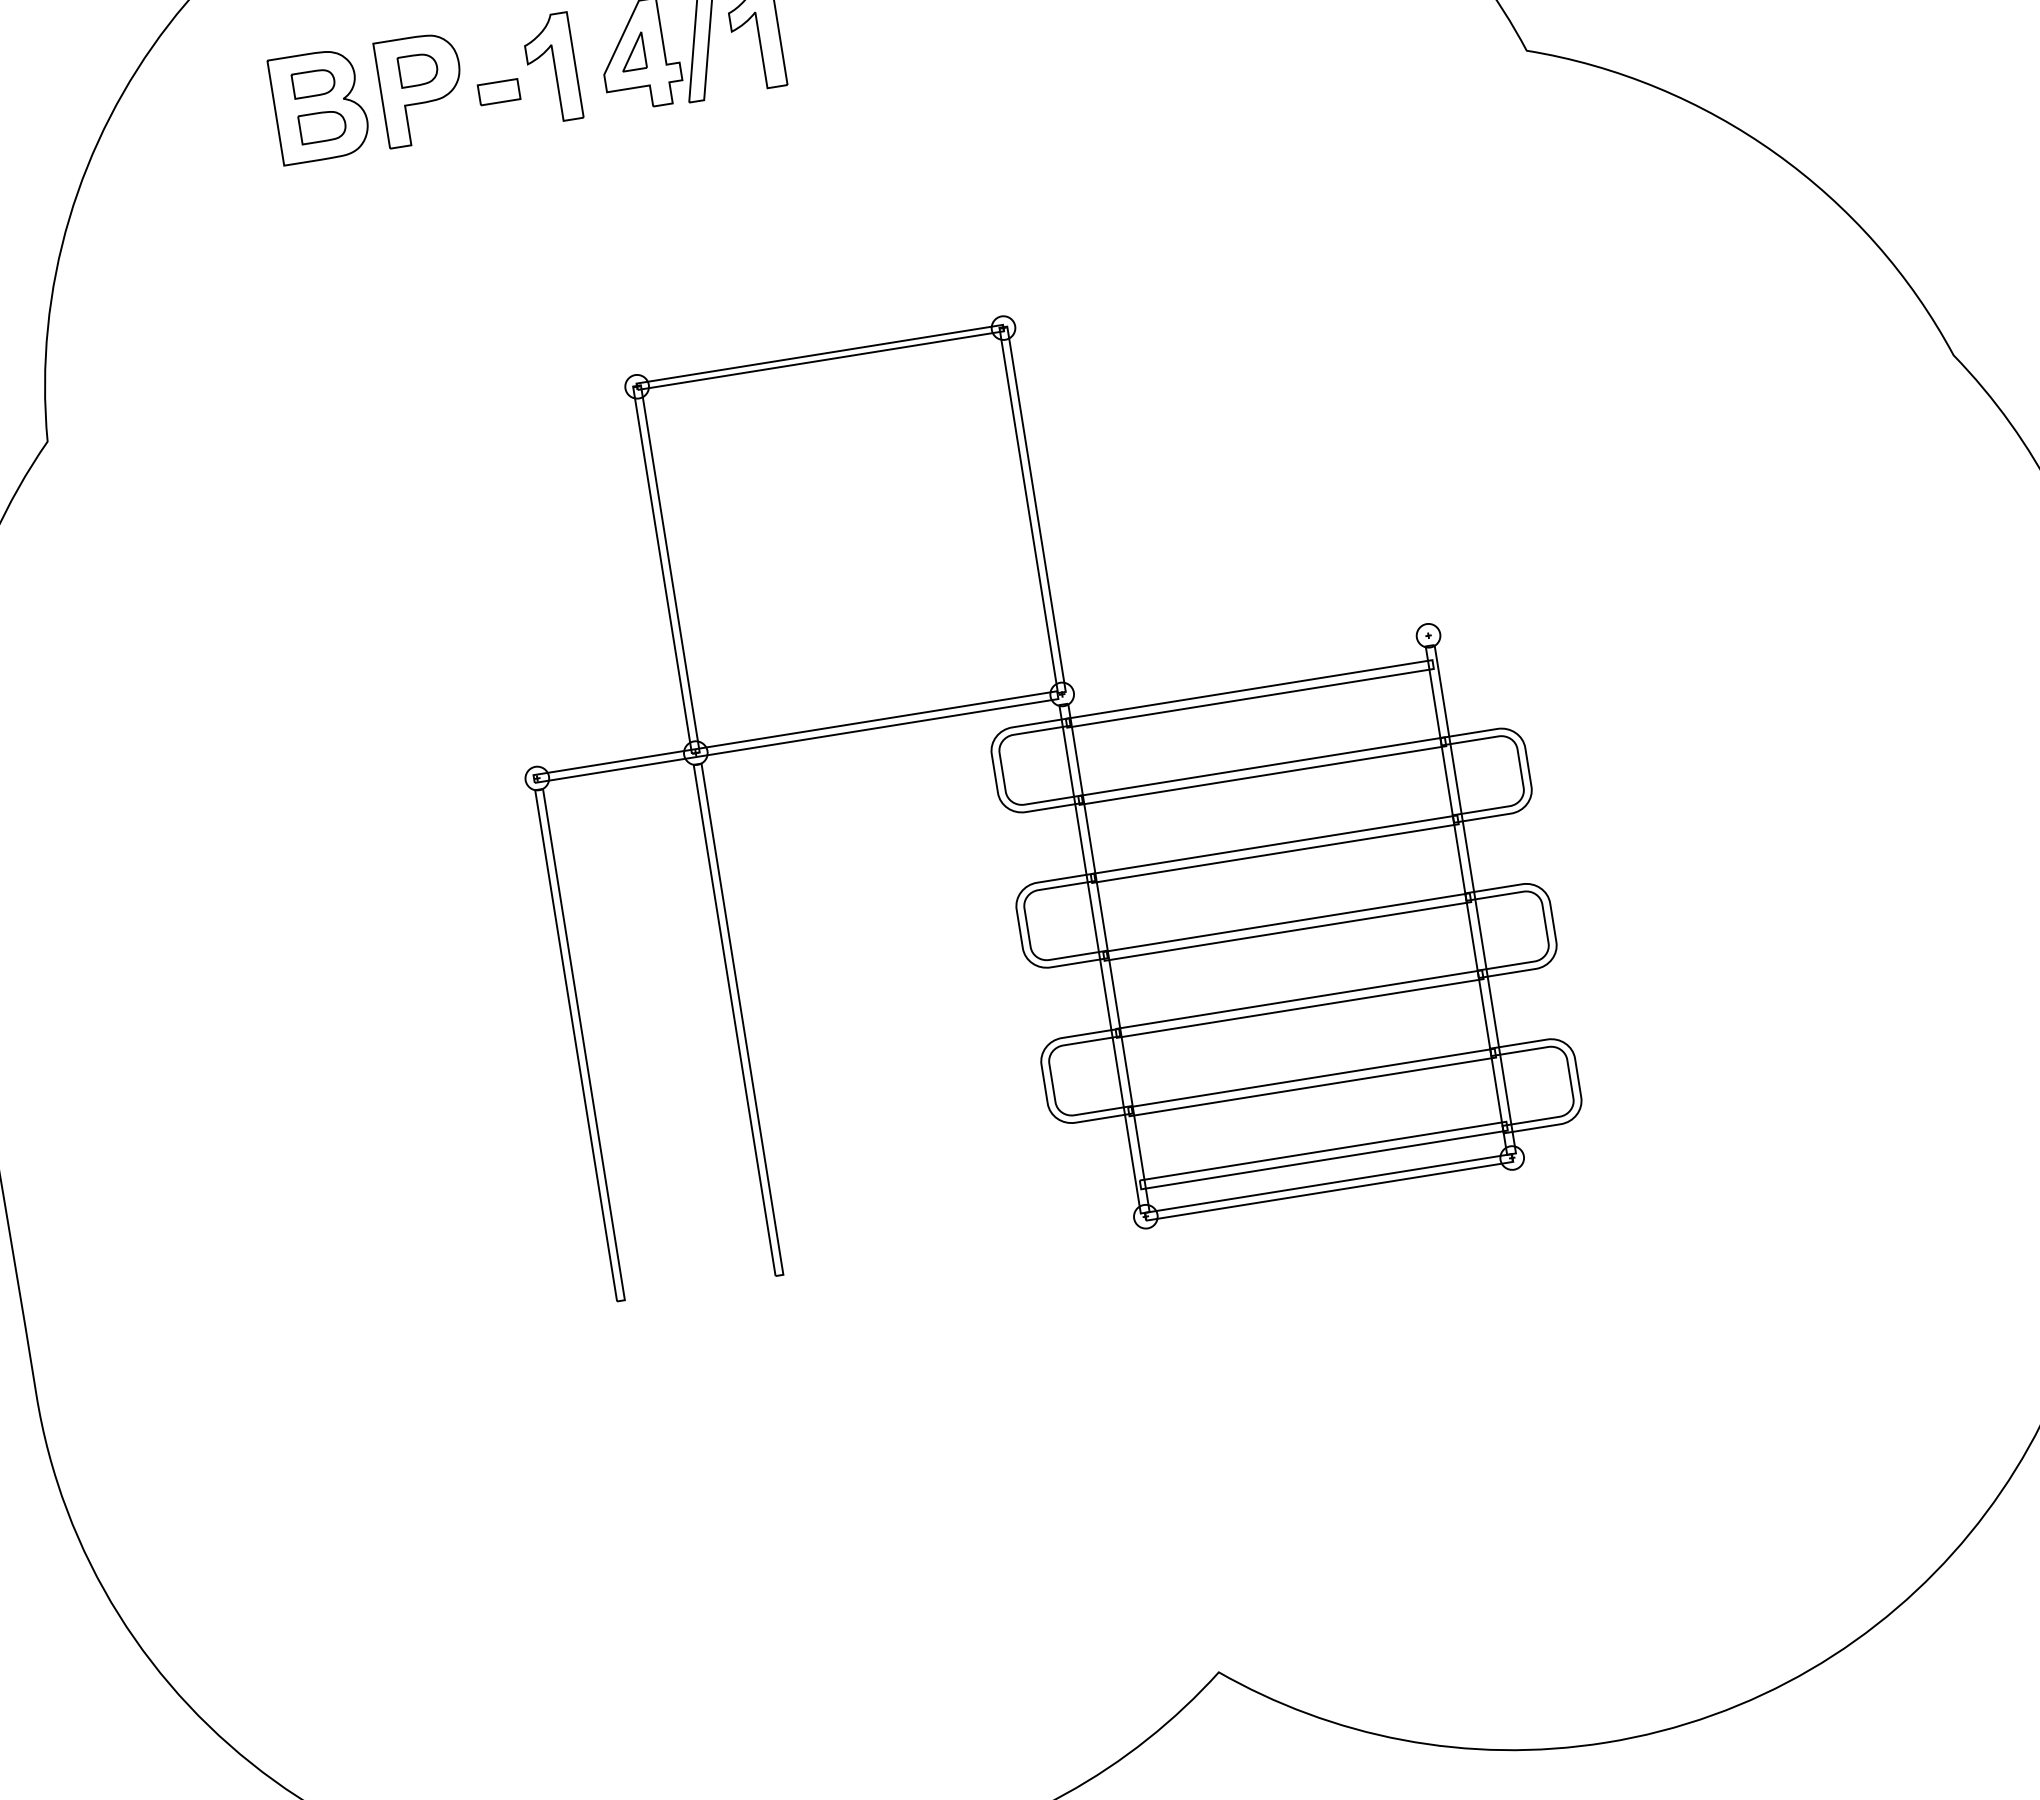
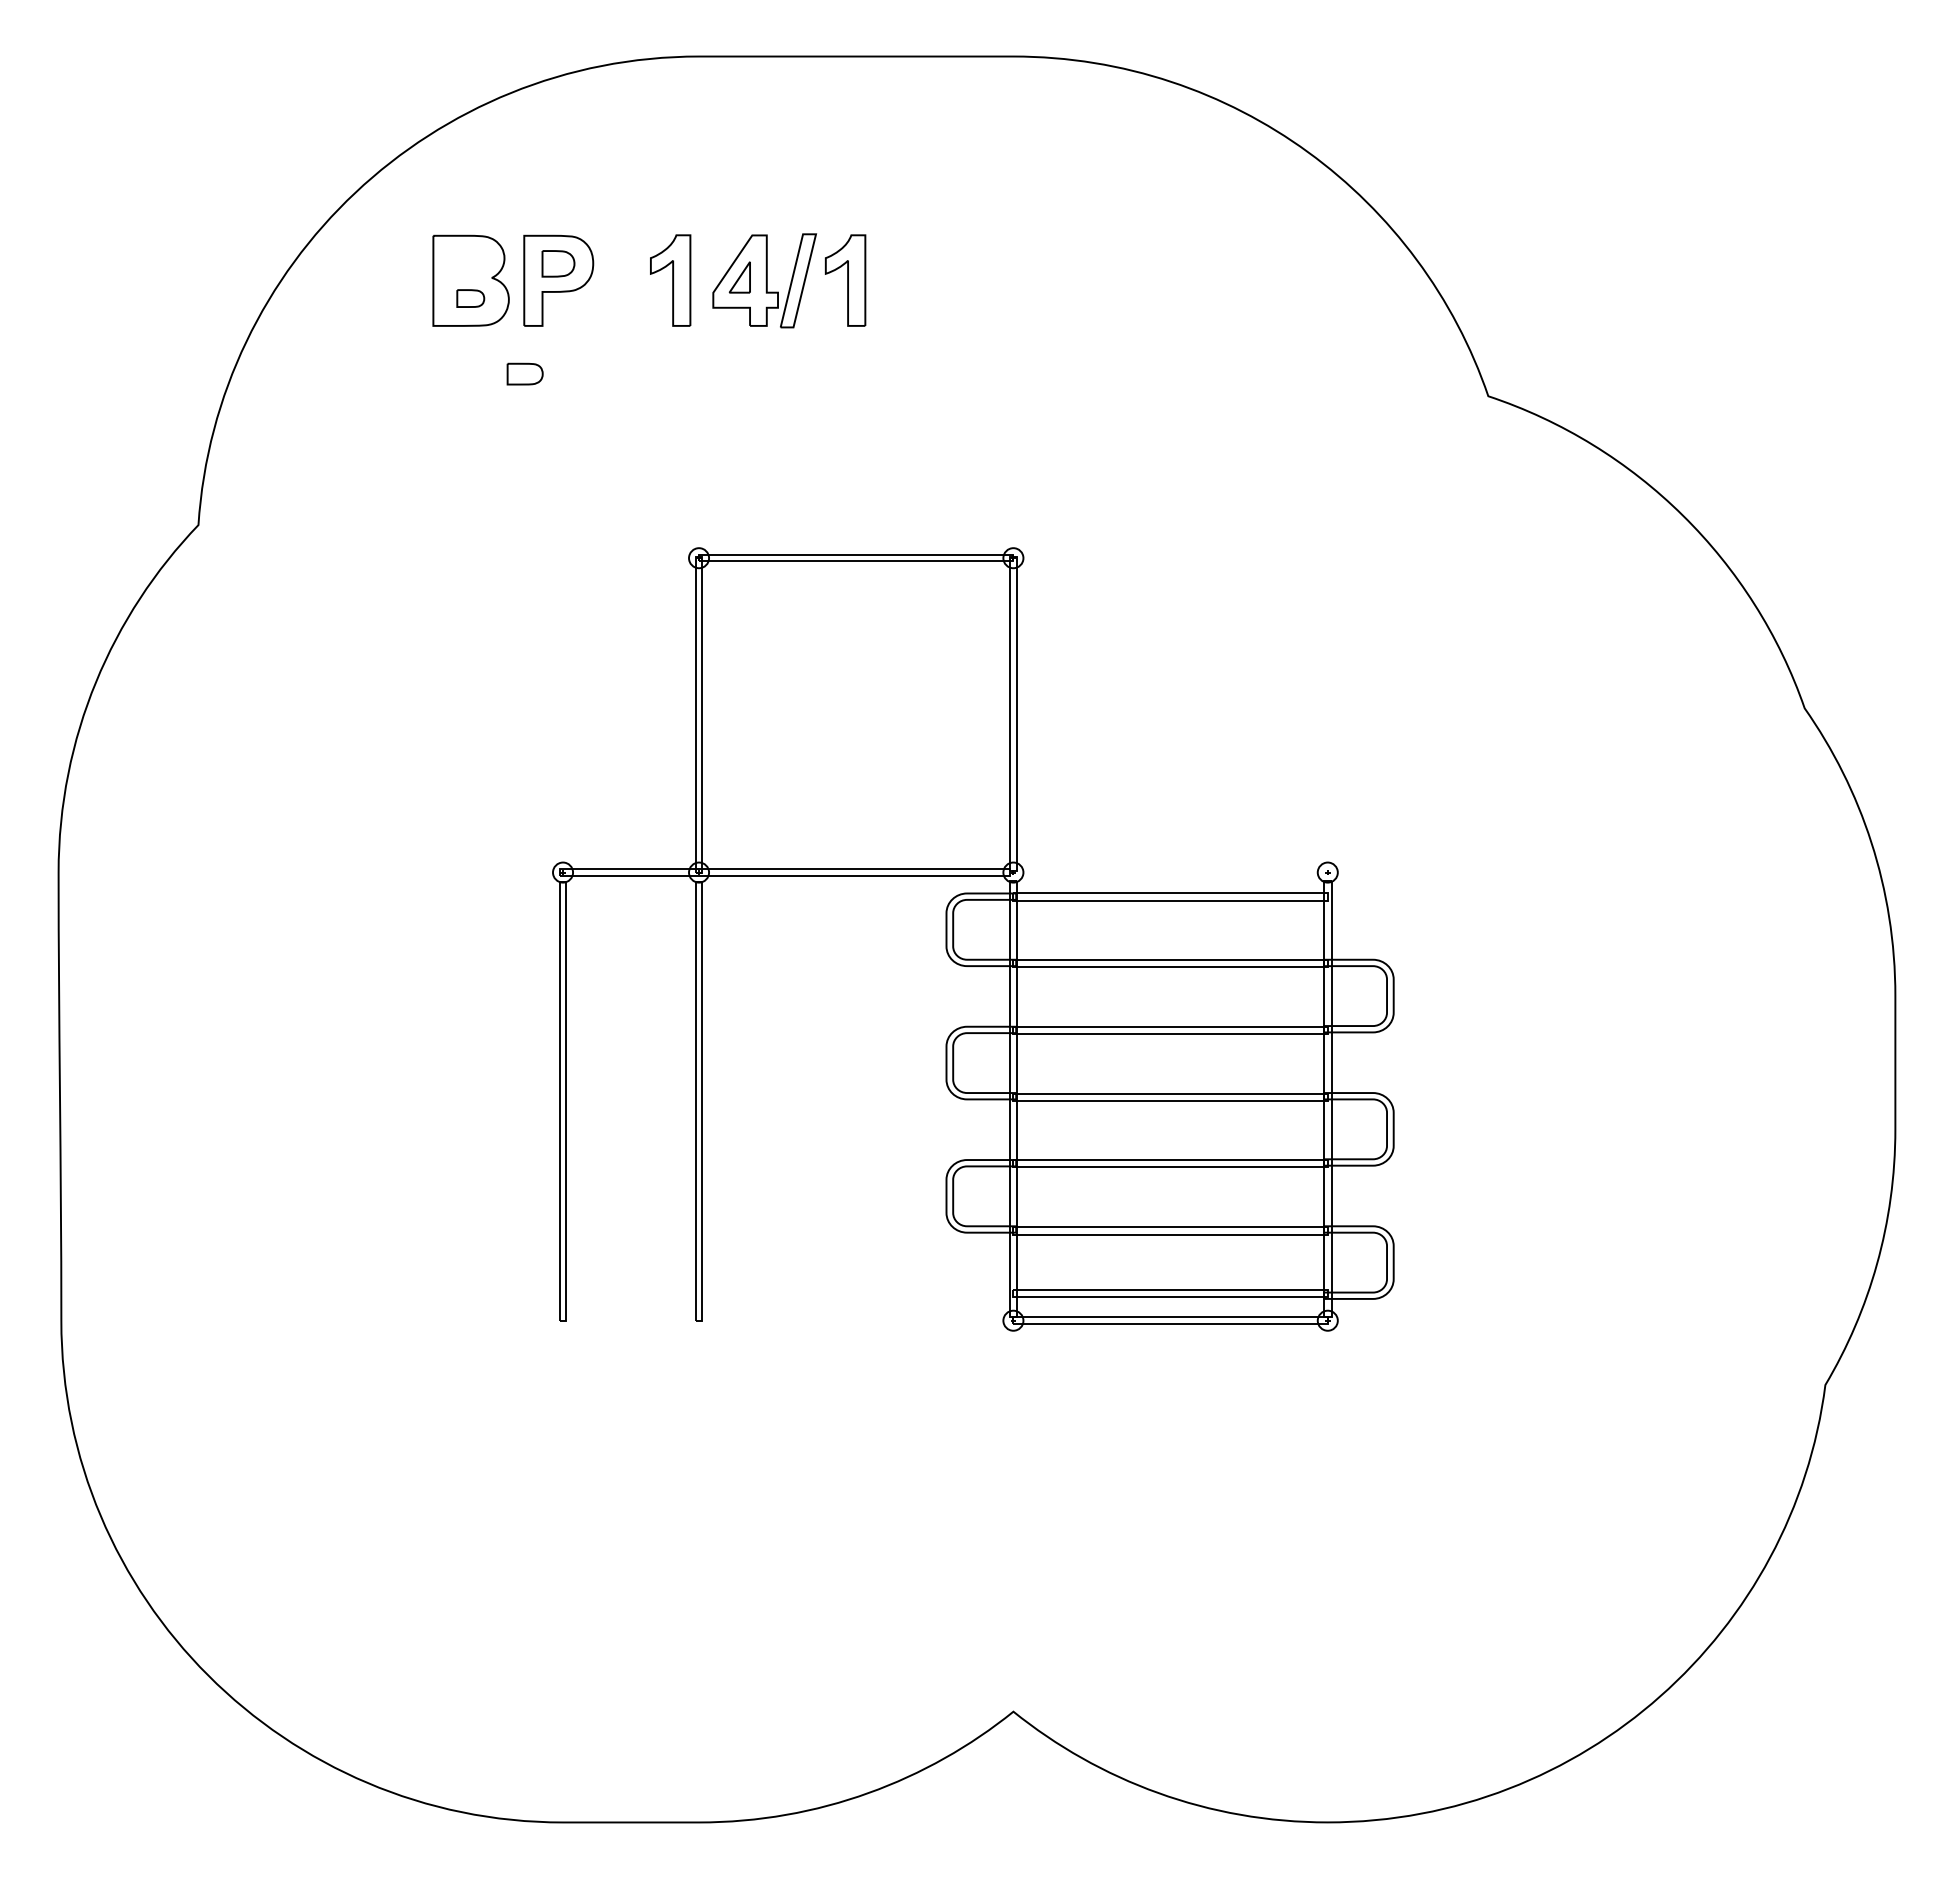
part: (312, 82) -> (524, 373), moved
part: (498, 92) -> (622, 293), removed
part: (322, 126) -> (470, 298), size x0.7

